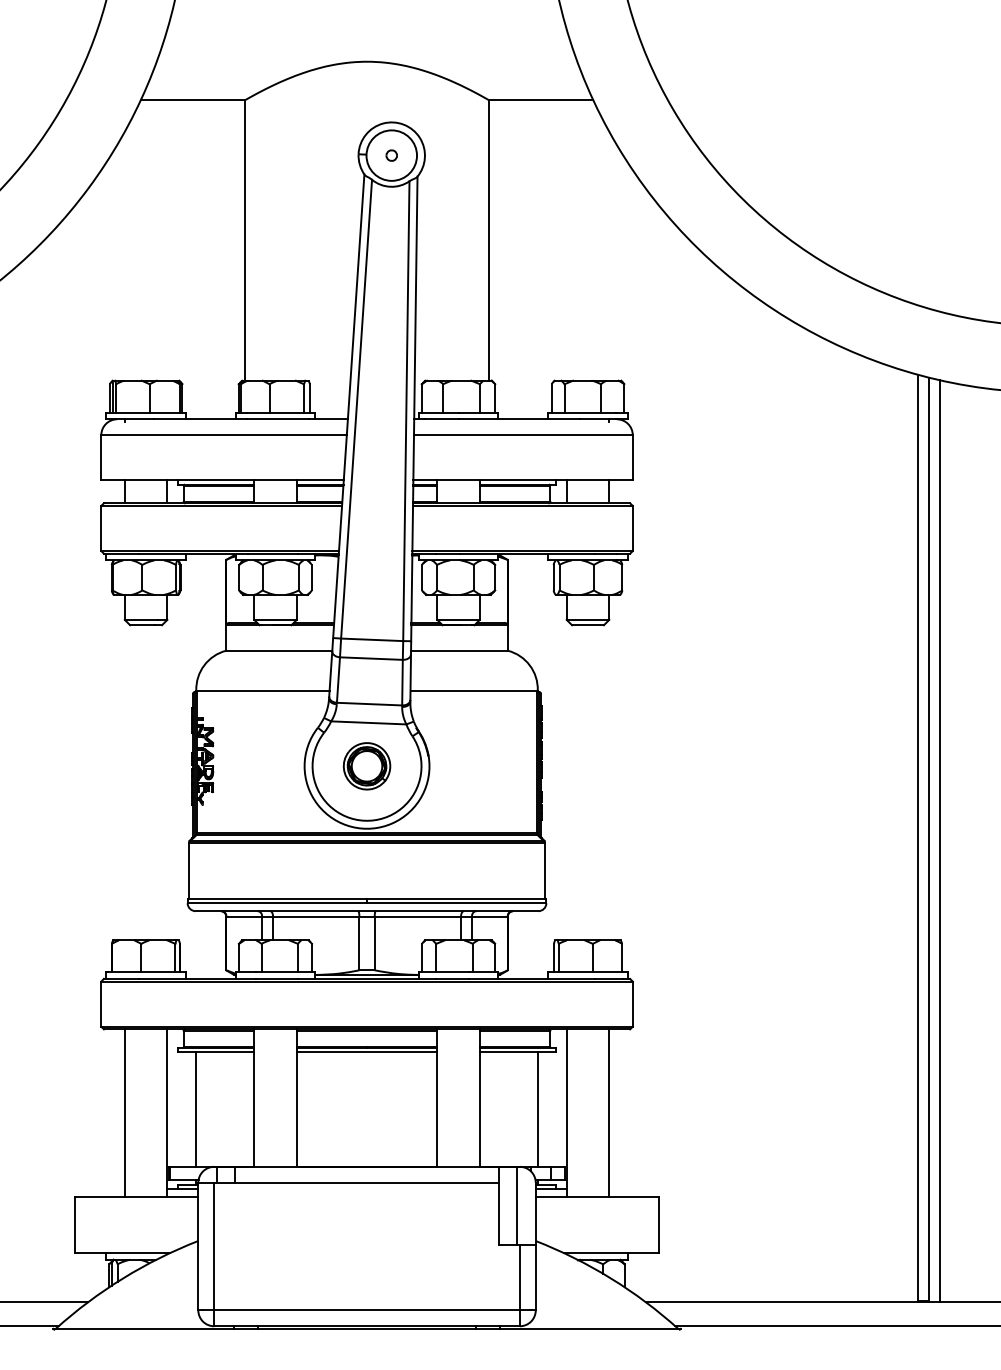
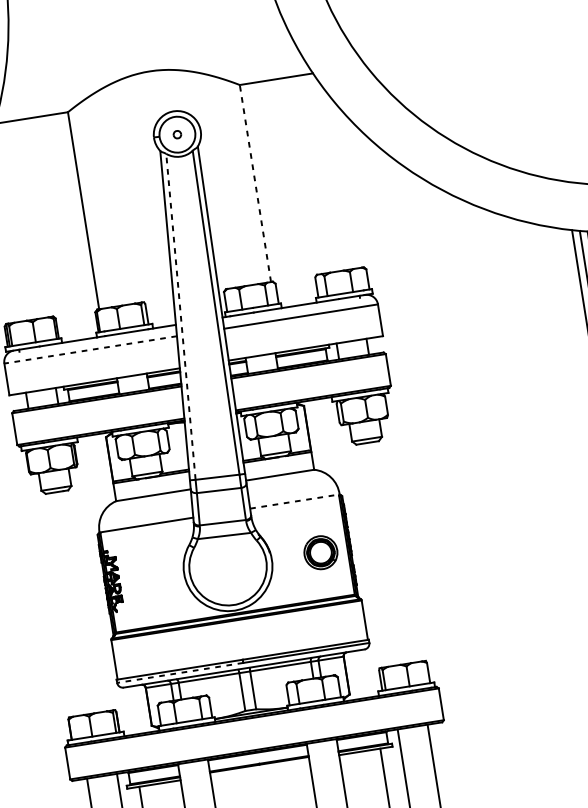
line: (489, 240) -> (255, 183), solid -> dashed
line: (356, 409) -> (180, 317), solid -> dashed
line: (224, 435) -> (91, 350), solid -> dashed
line: (474, 690) -> (295, 501), solid -> dashed
part: (366, 766) -> (320, 552), moved
line: (277, 903) -> (180, 673), solid -> dashed
line: (366, 1052) -> (259, 767), removed

